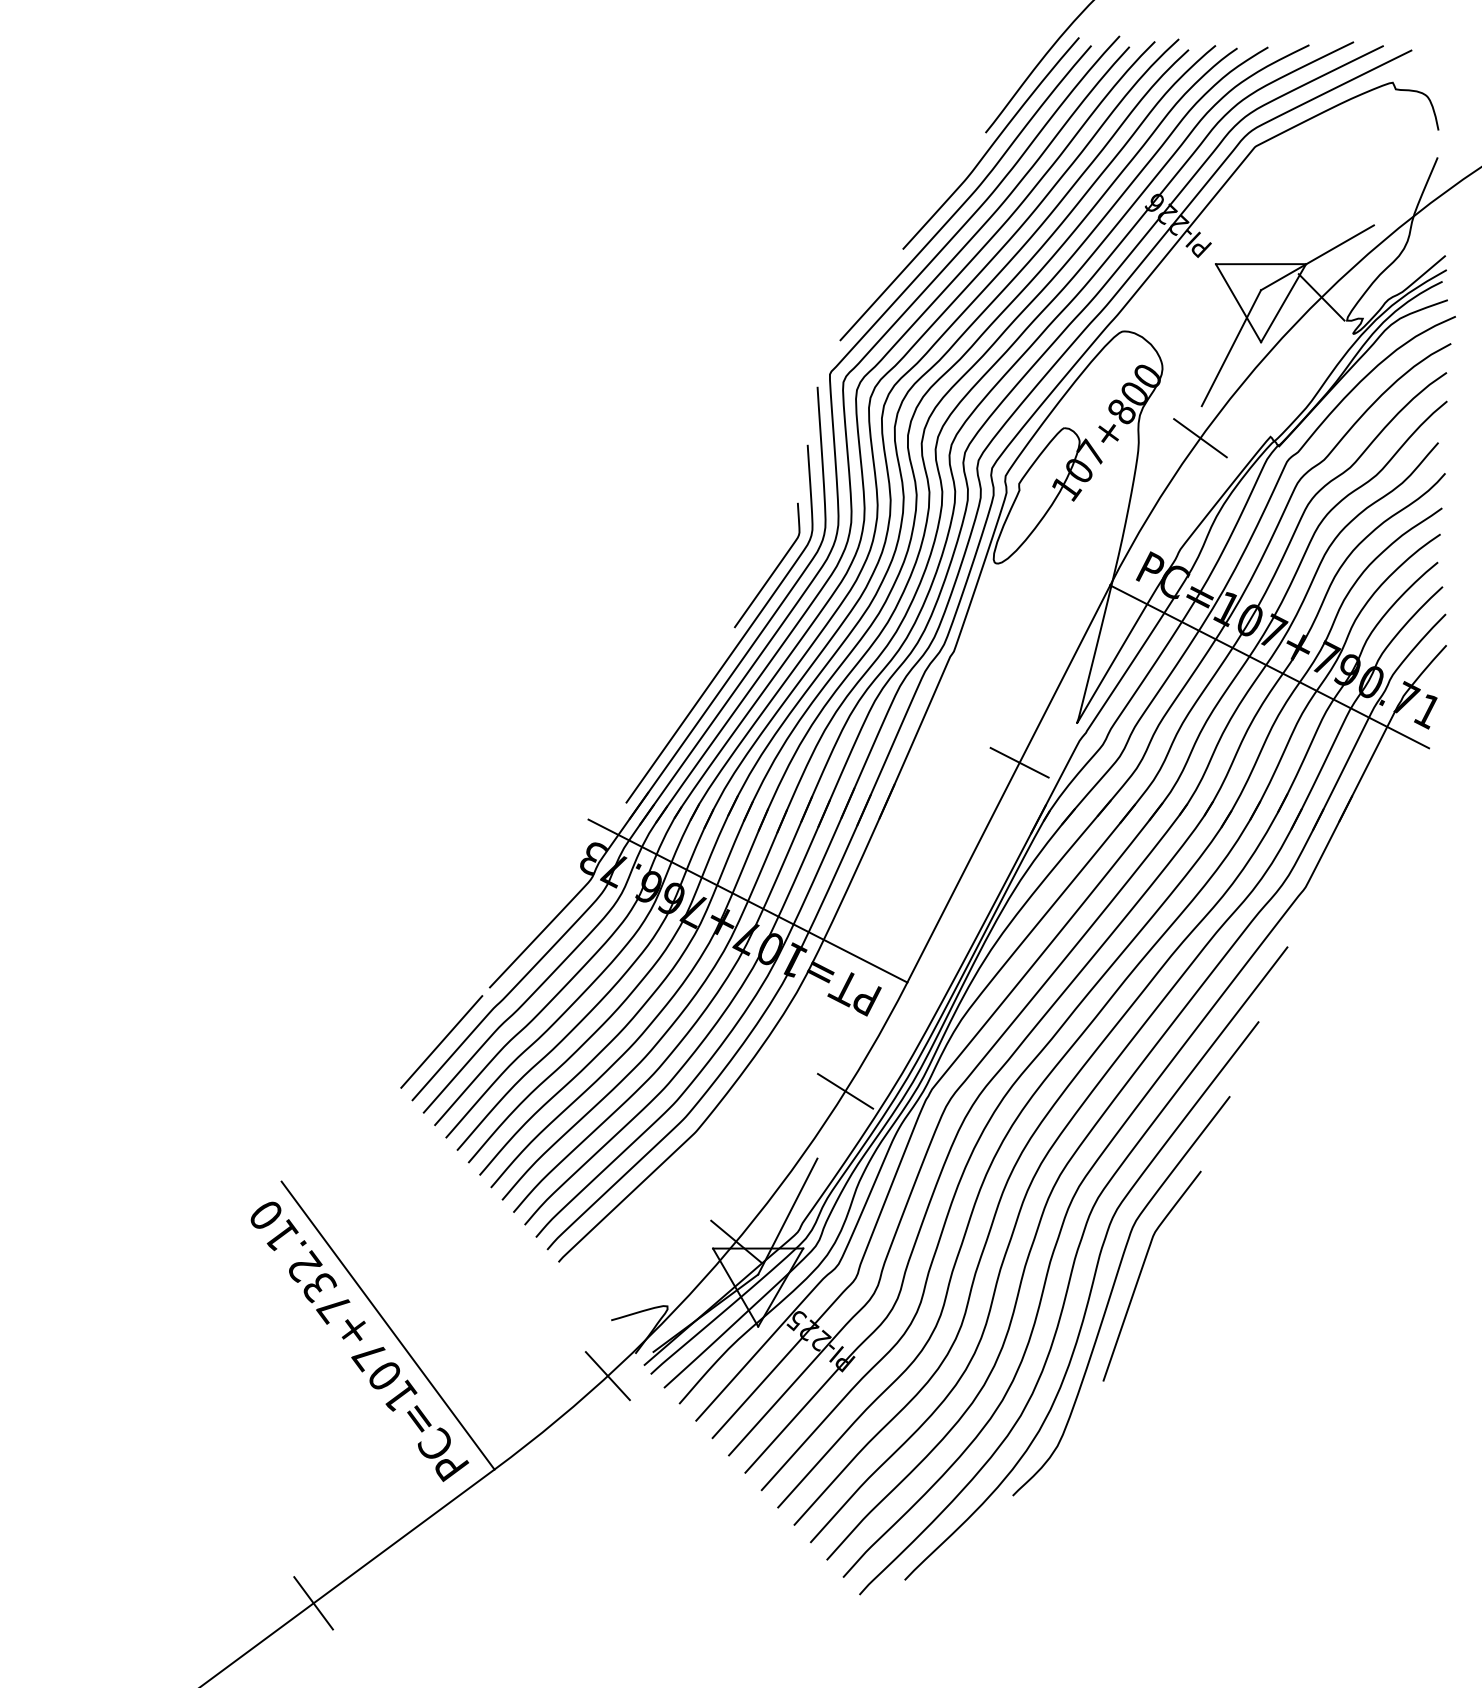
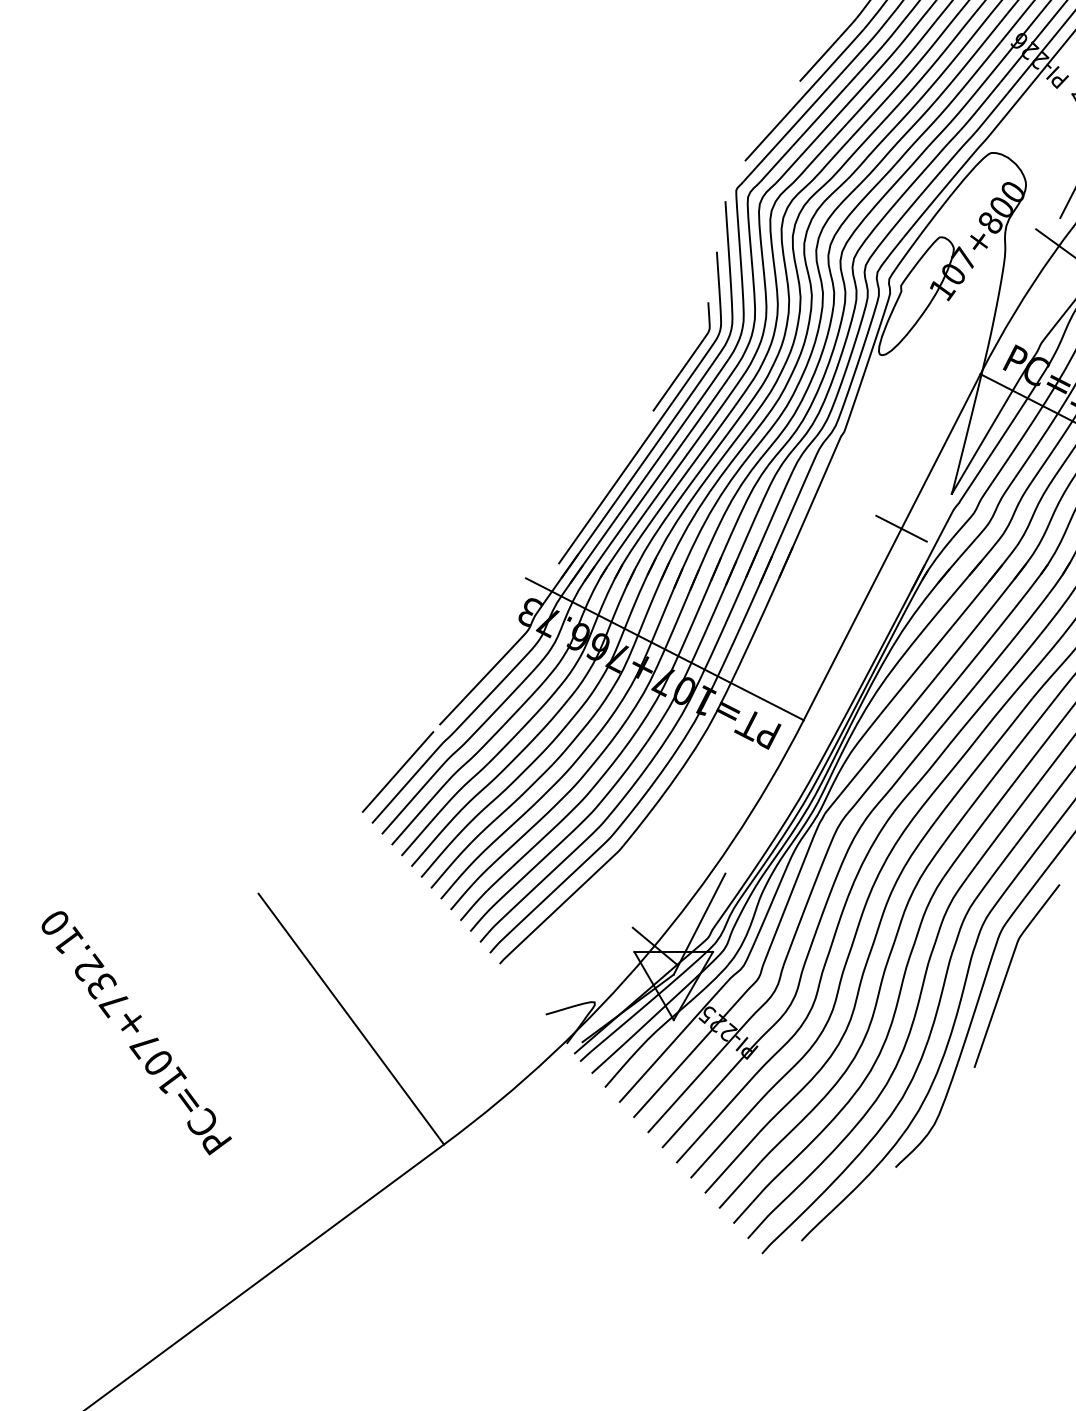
line: (845, 1090) -> (749, 814), removed
text: (359, 1341) -> (136, 1032), moved
line: (607, 1376) -> (542, 1063), removed
line: (313, 1603) -> (286, 1261), removed

